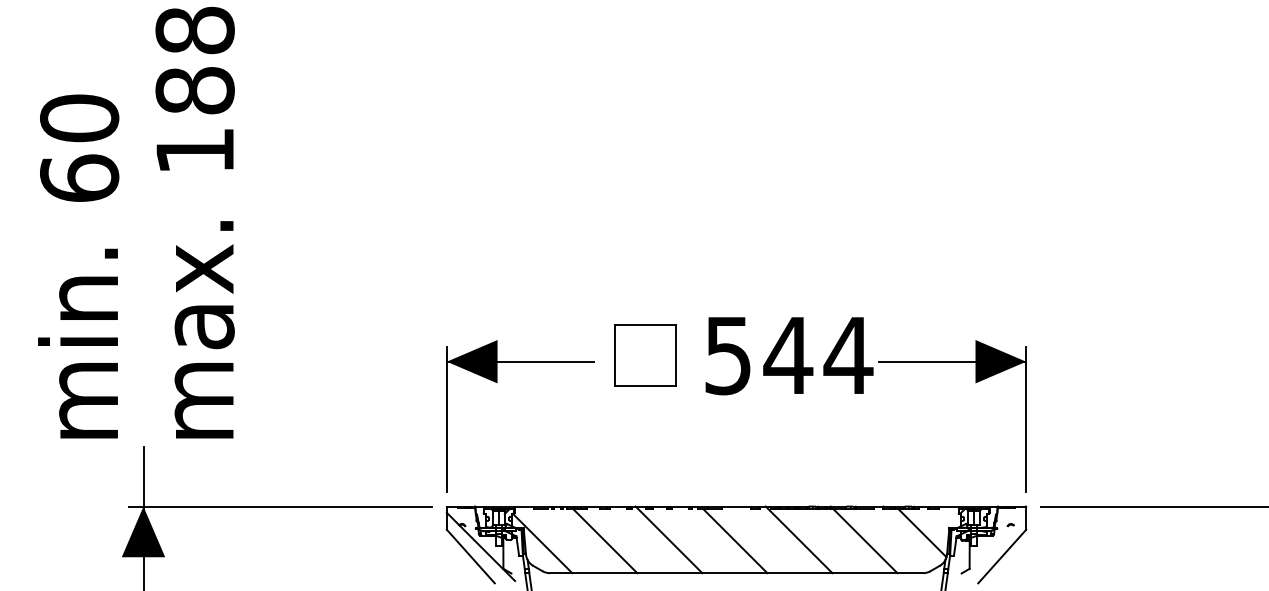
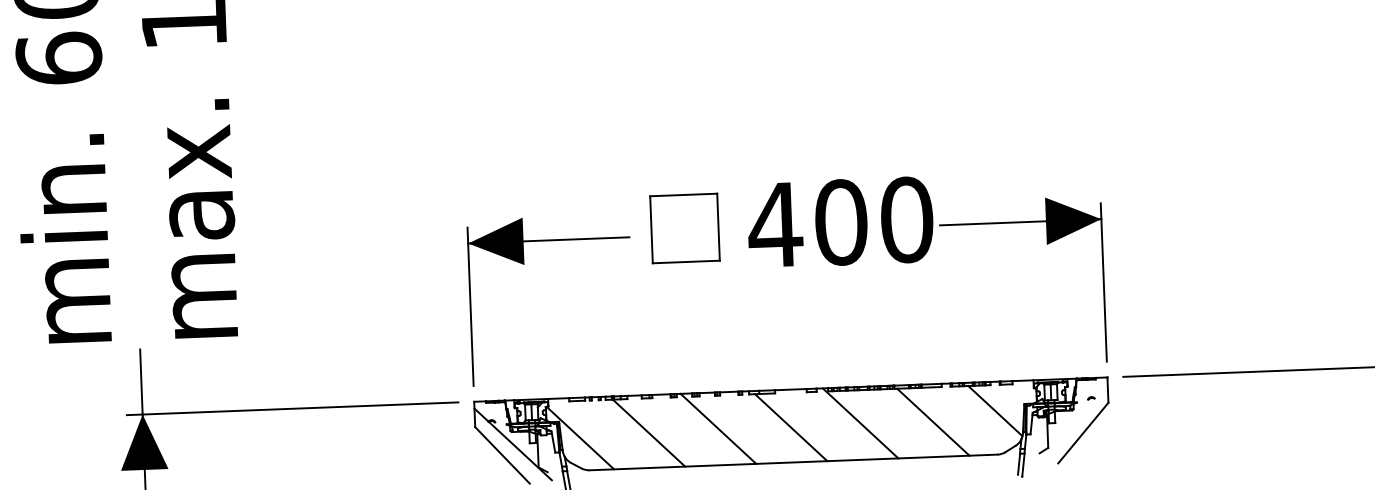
text: (788, 355) -> (841, 222), 544 -> 400

